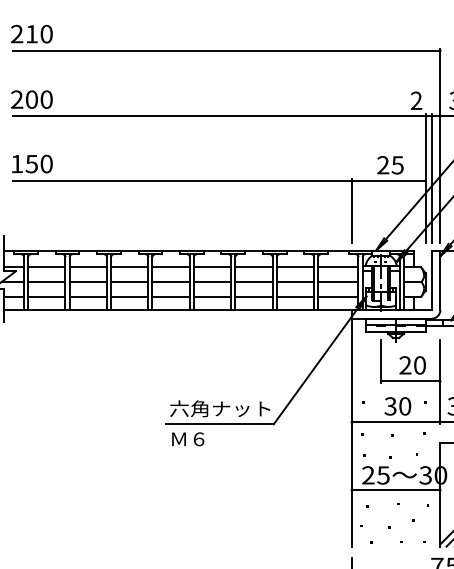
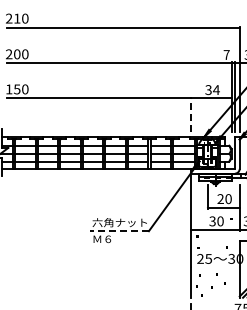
text: (416, 99) -> (226, 54), 2 -> 7
text: (390, 166) -> (212, 90), 25 -> 34
line: (351, 210) -> (191, 114), solid -> dashed
line: (219, 424) -> (119, 231), solid -> dashed
line: (395, 491) -> (215, 267), removed

